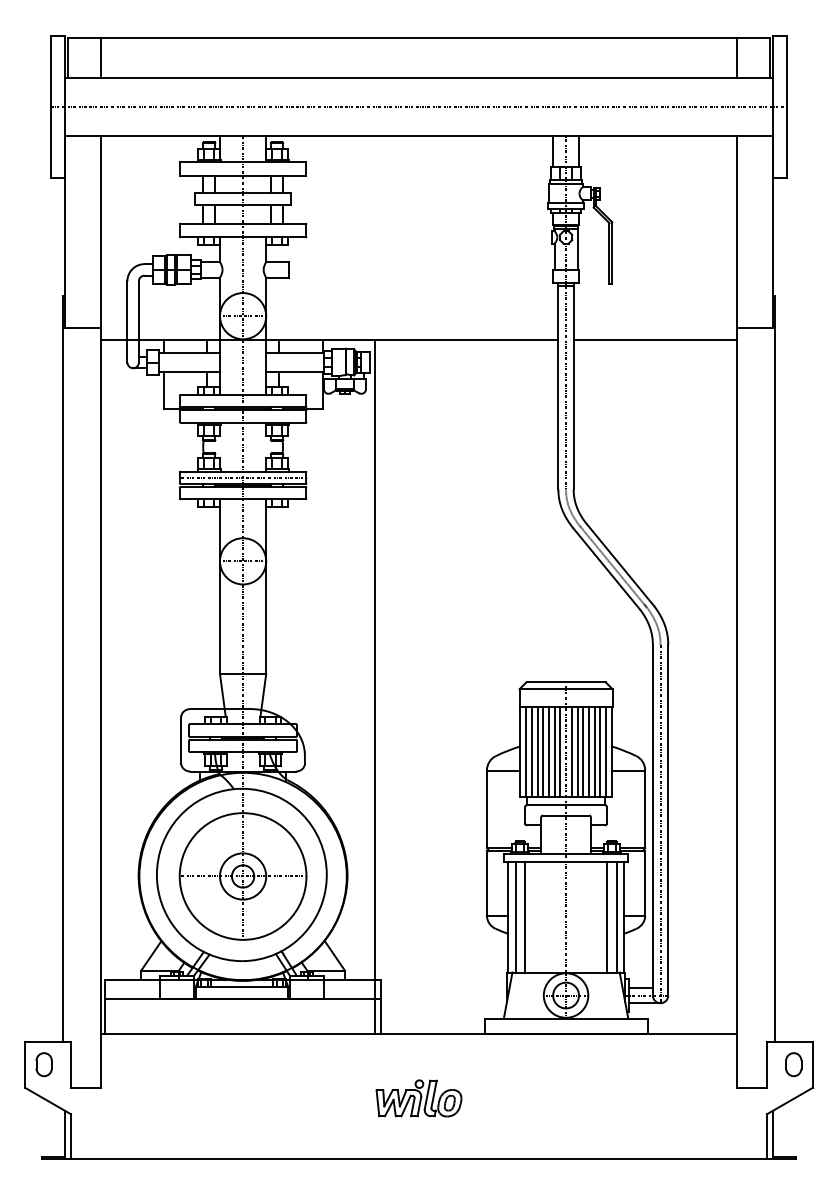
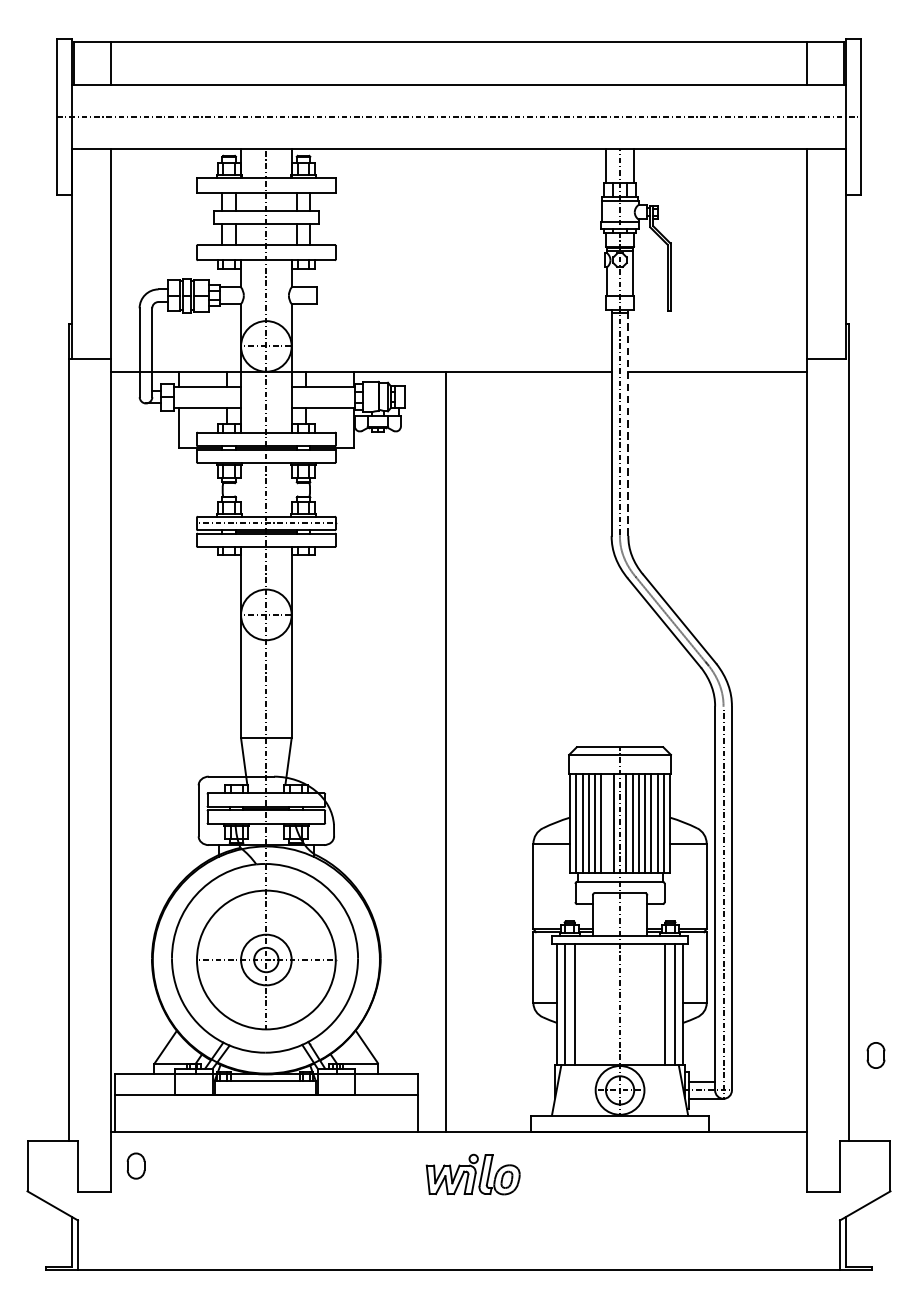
line: (573, 385) -> (628, 422), solid -> dashed
line: (374, 686) -> (445, 751), moved
line: (554, 751) -> (607, 823), removed
part: (43, 1064) -> (135, 1165), moved
part: (793, 1064) -> (875, 1055), moved
part: (418, 1098) -> (472, 1174), moved

